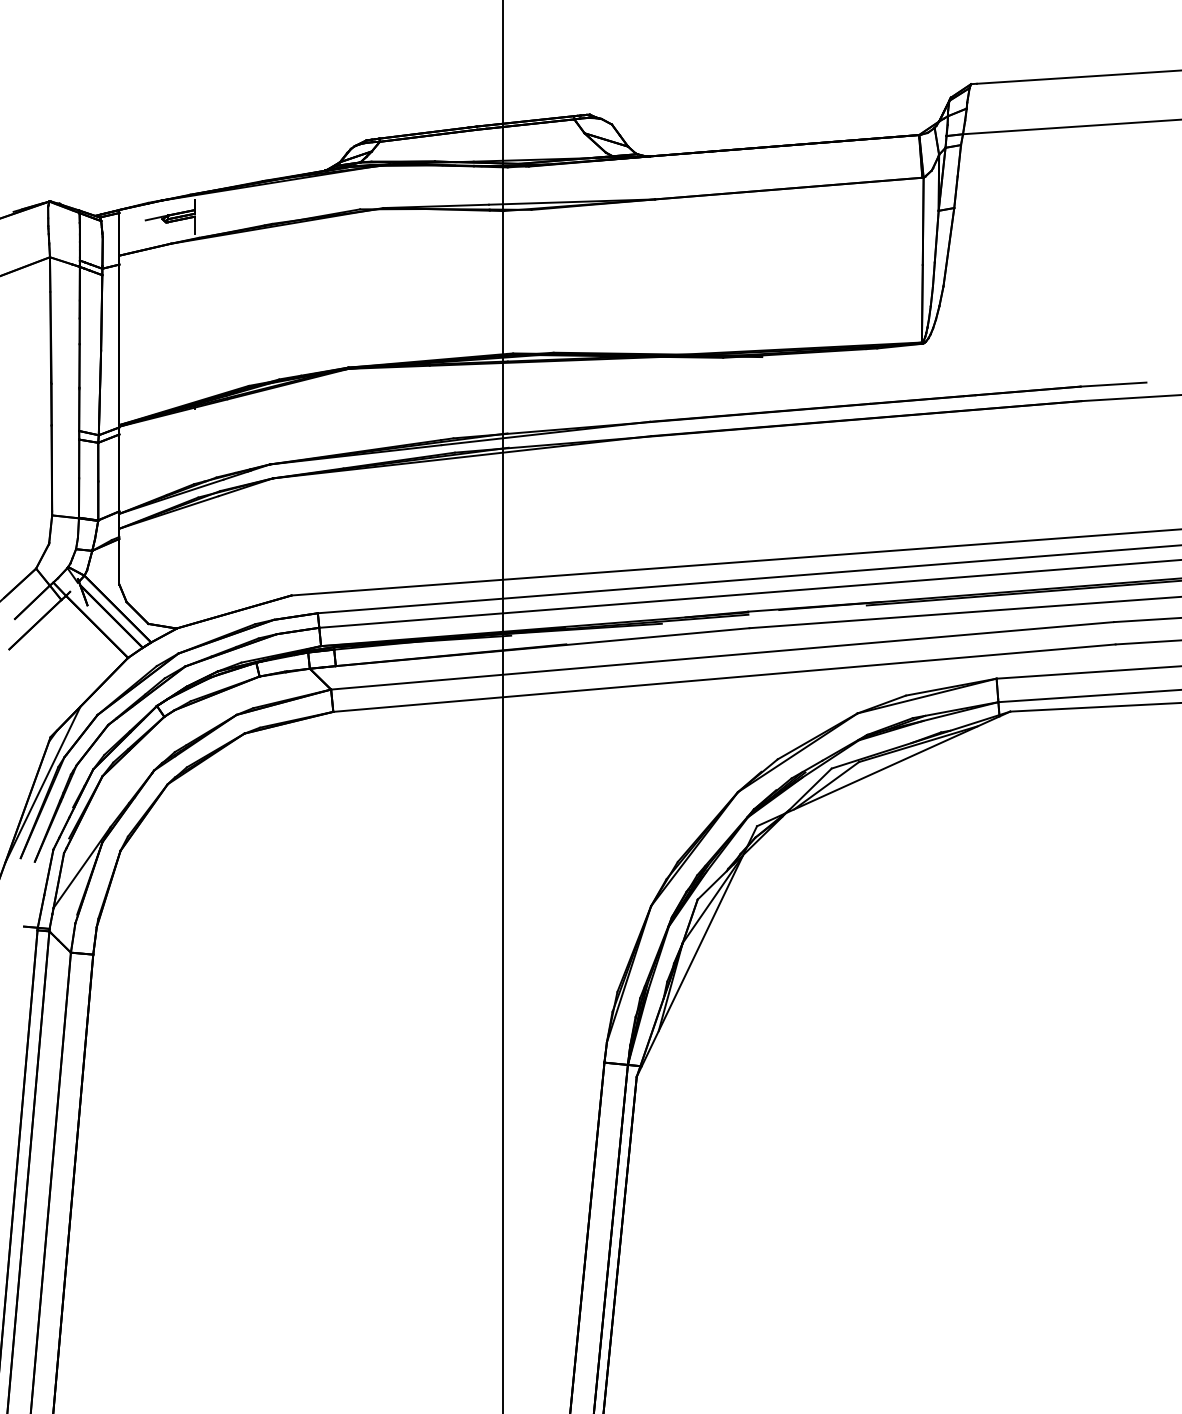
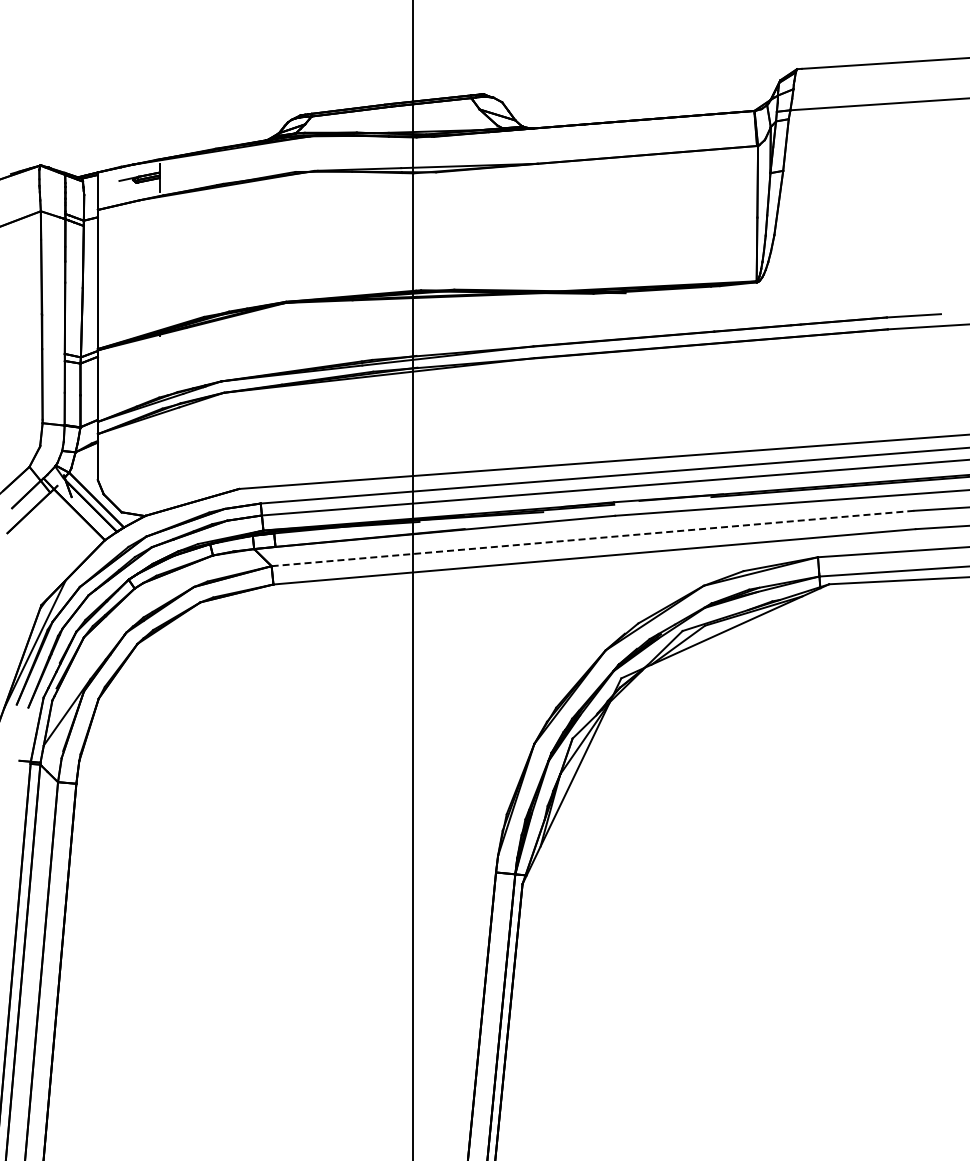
line: (723, 655) -> (593, 538), solid -> dashed

